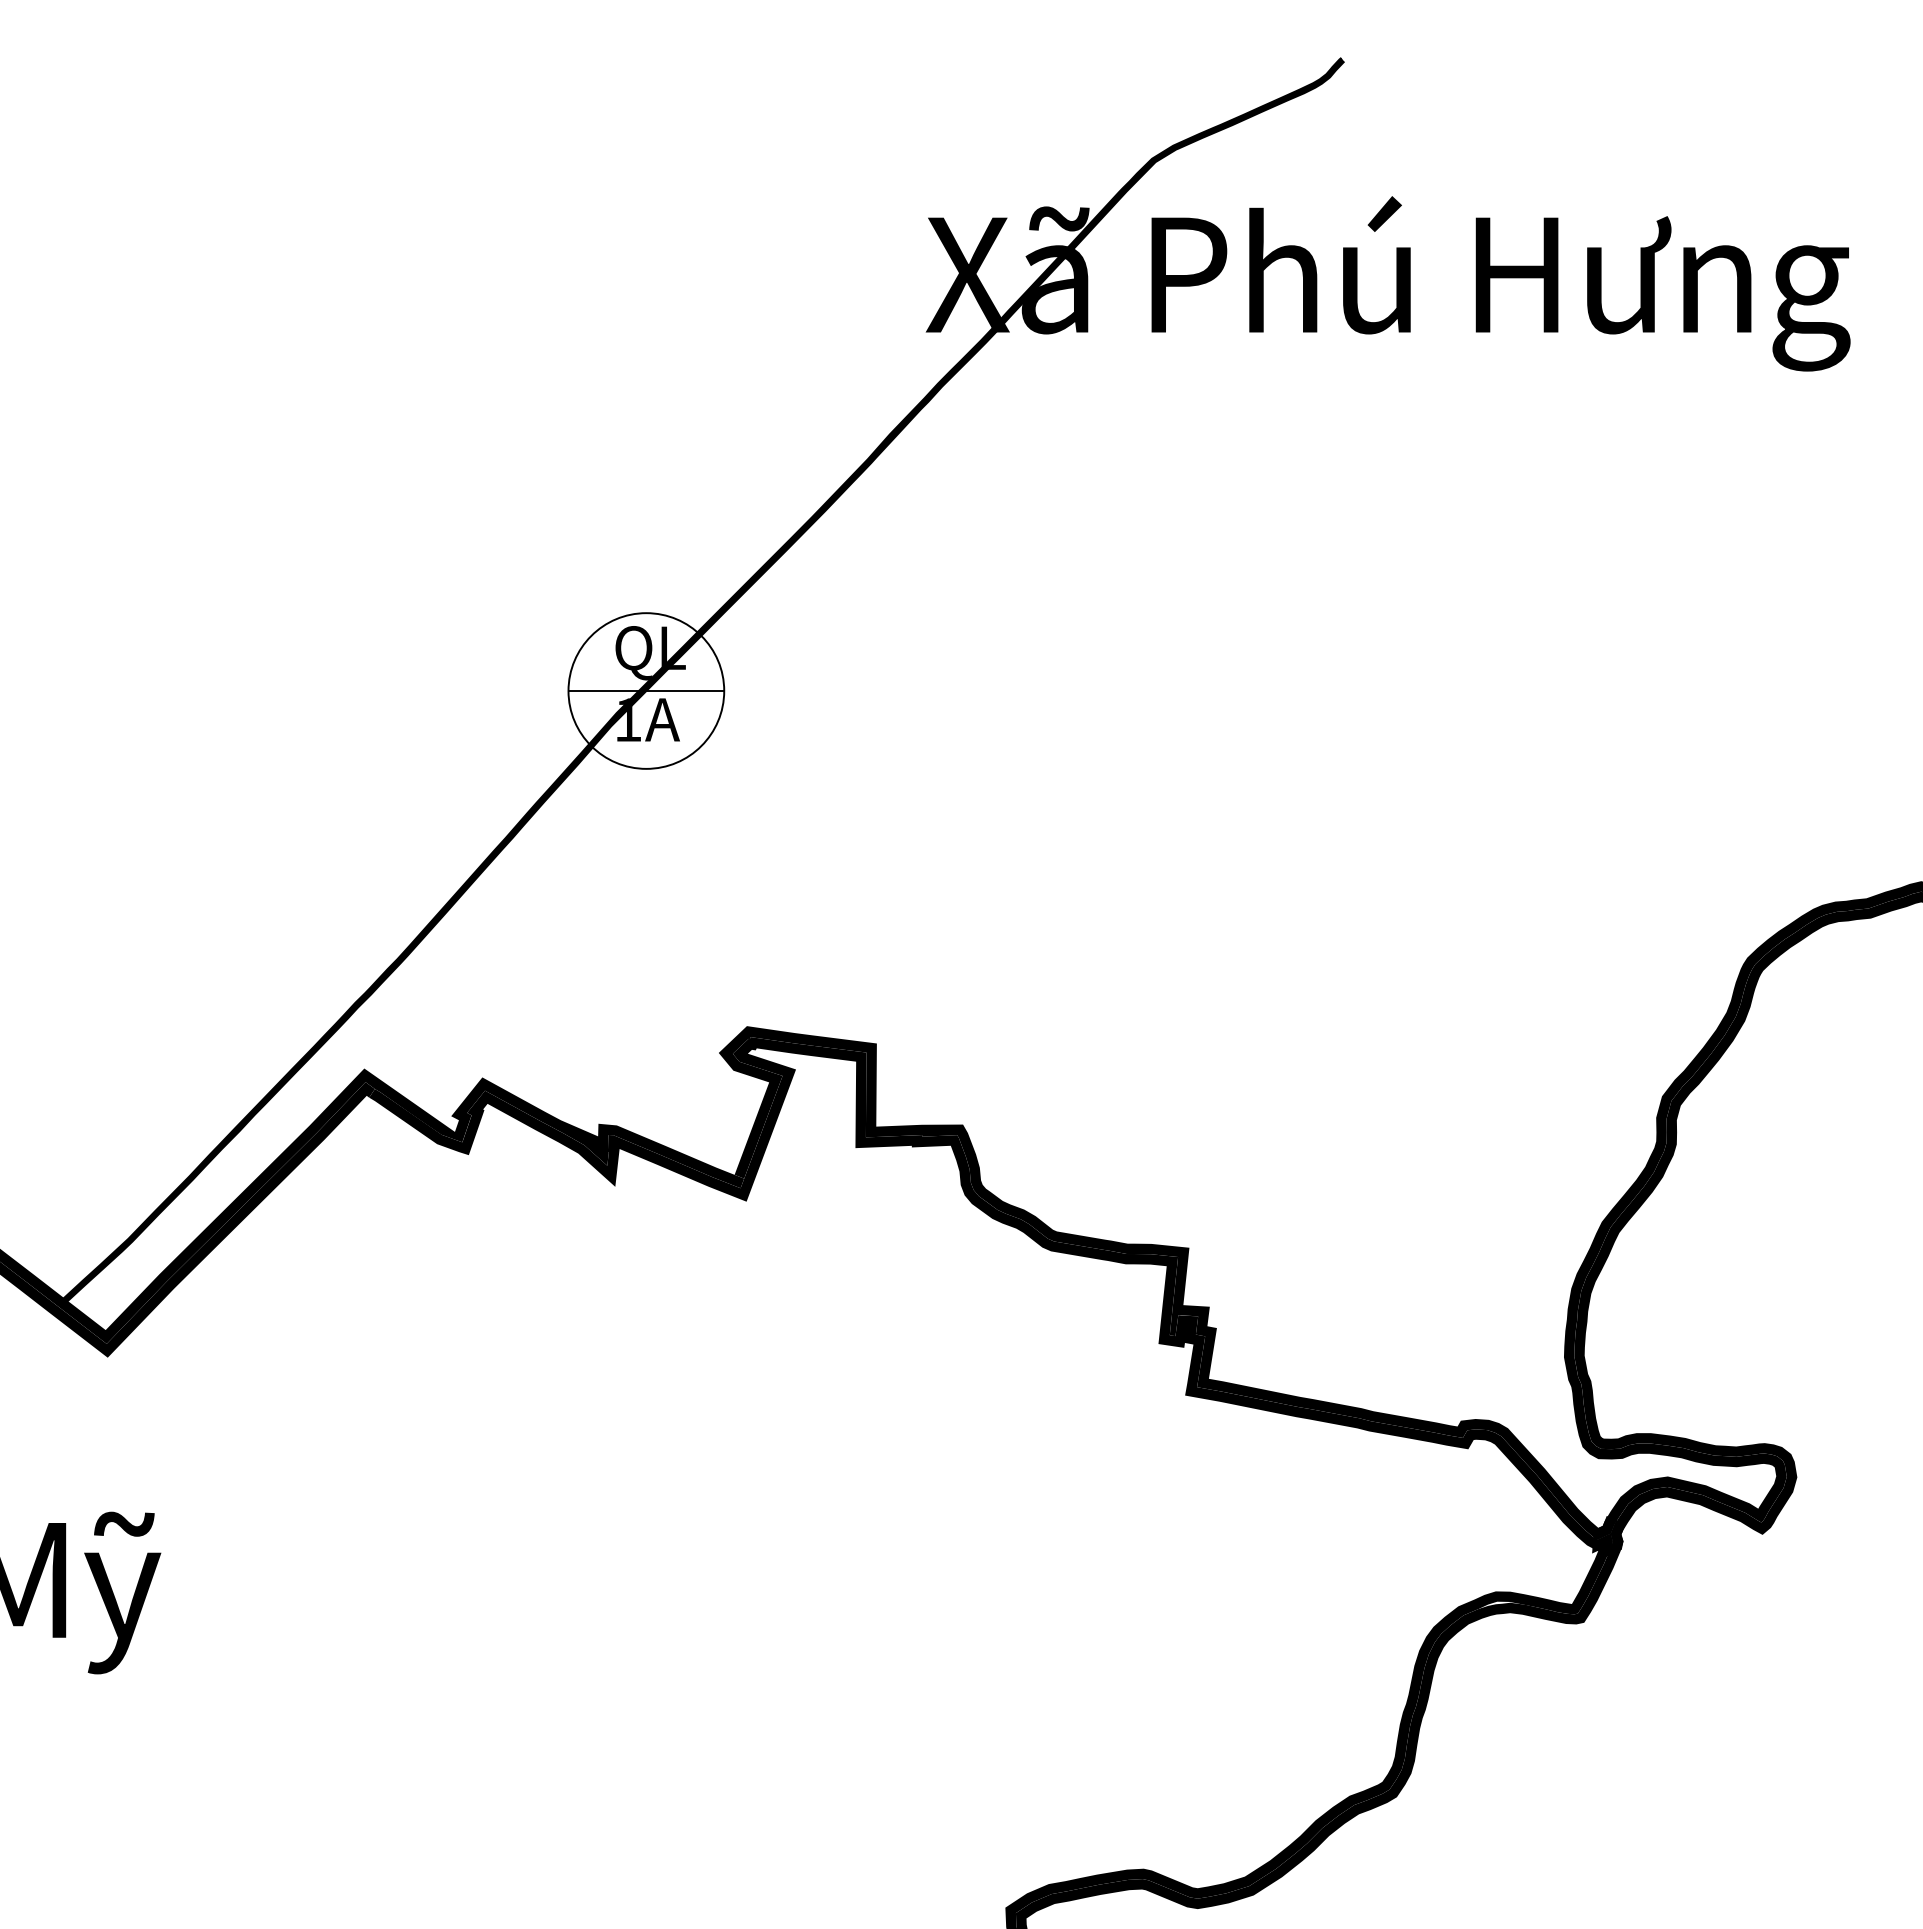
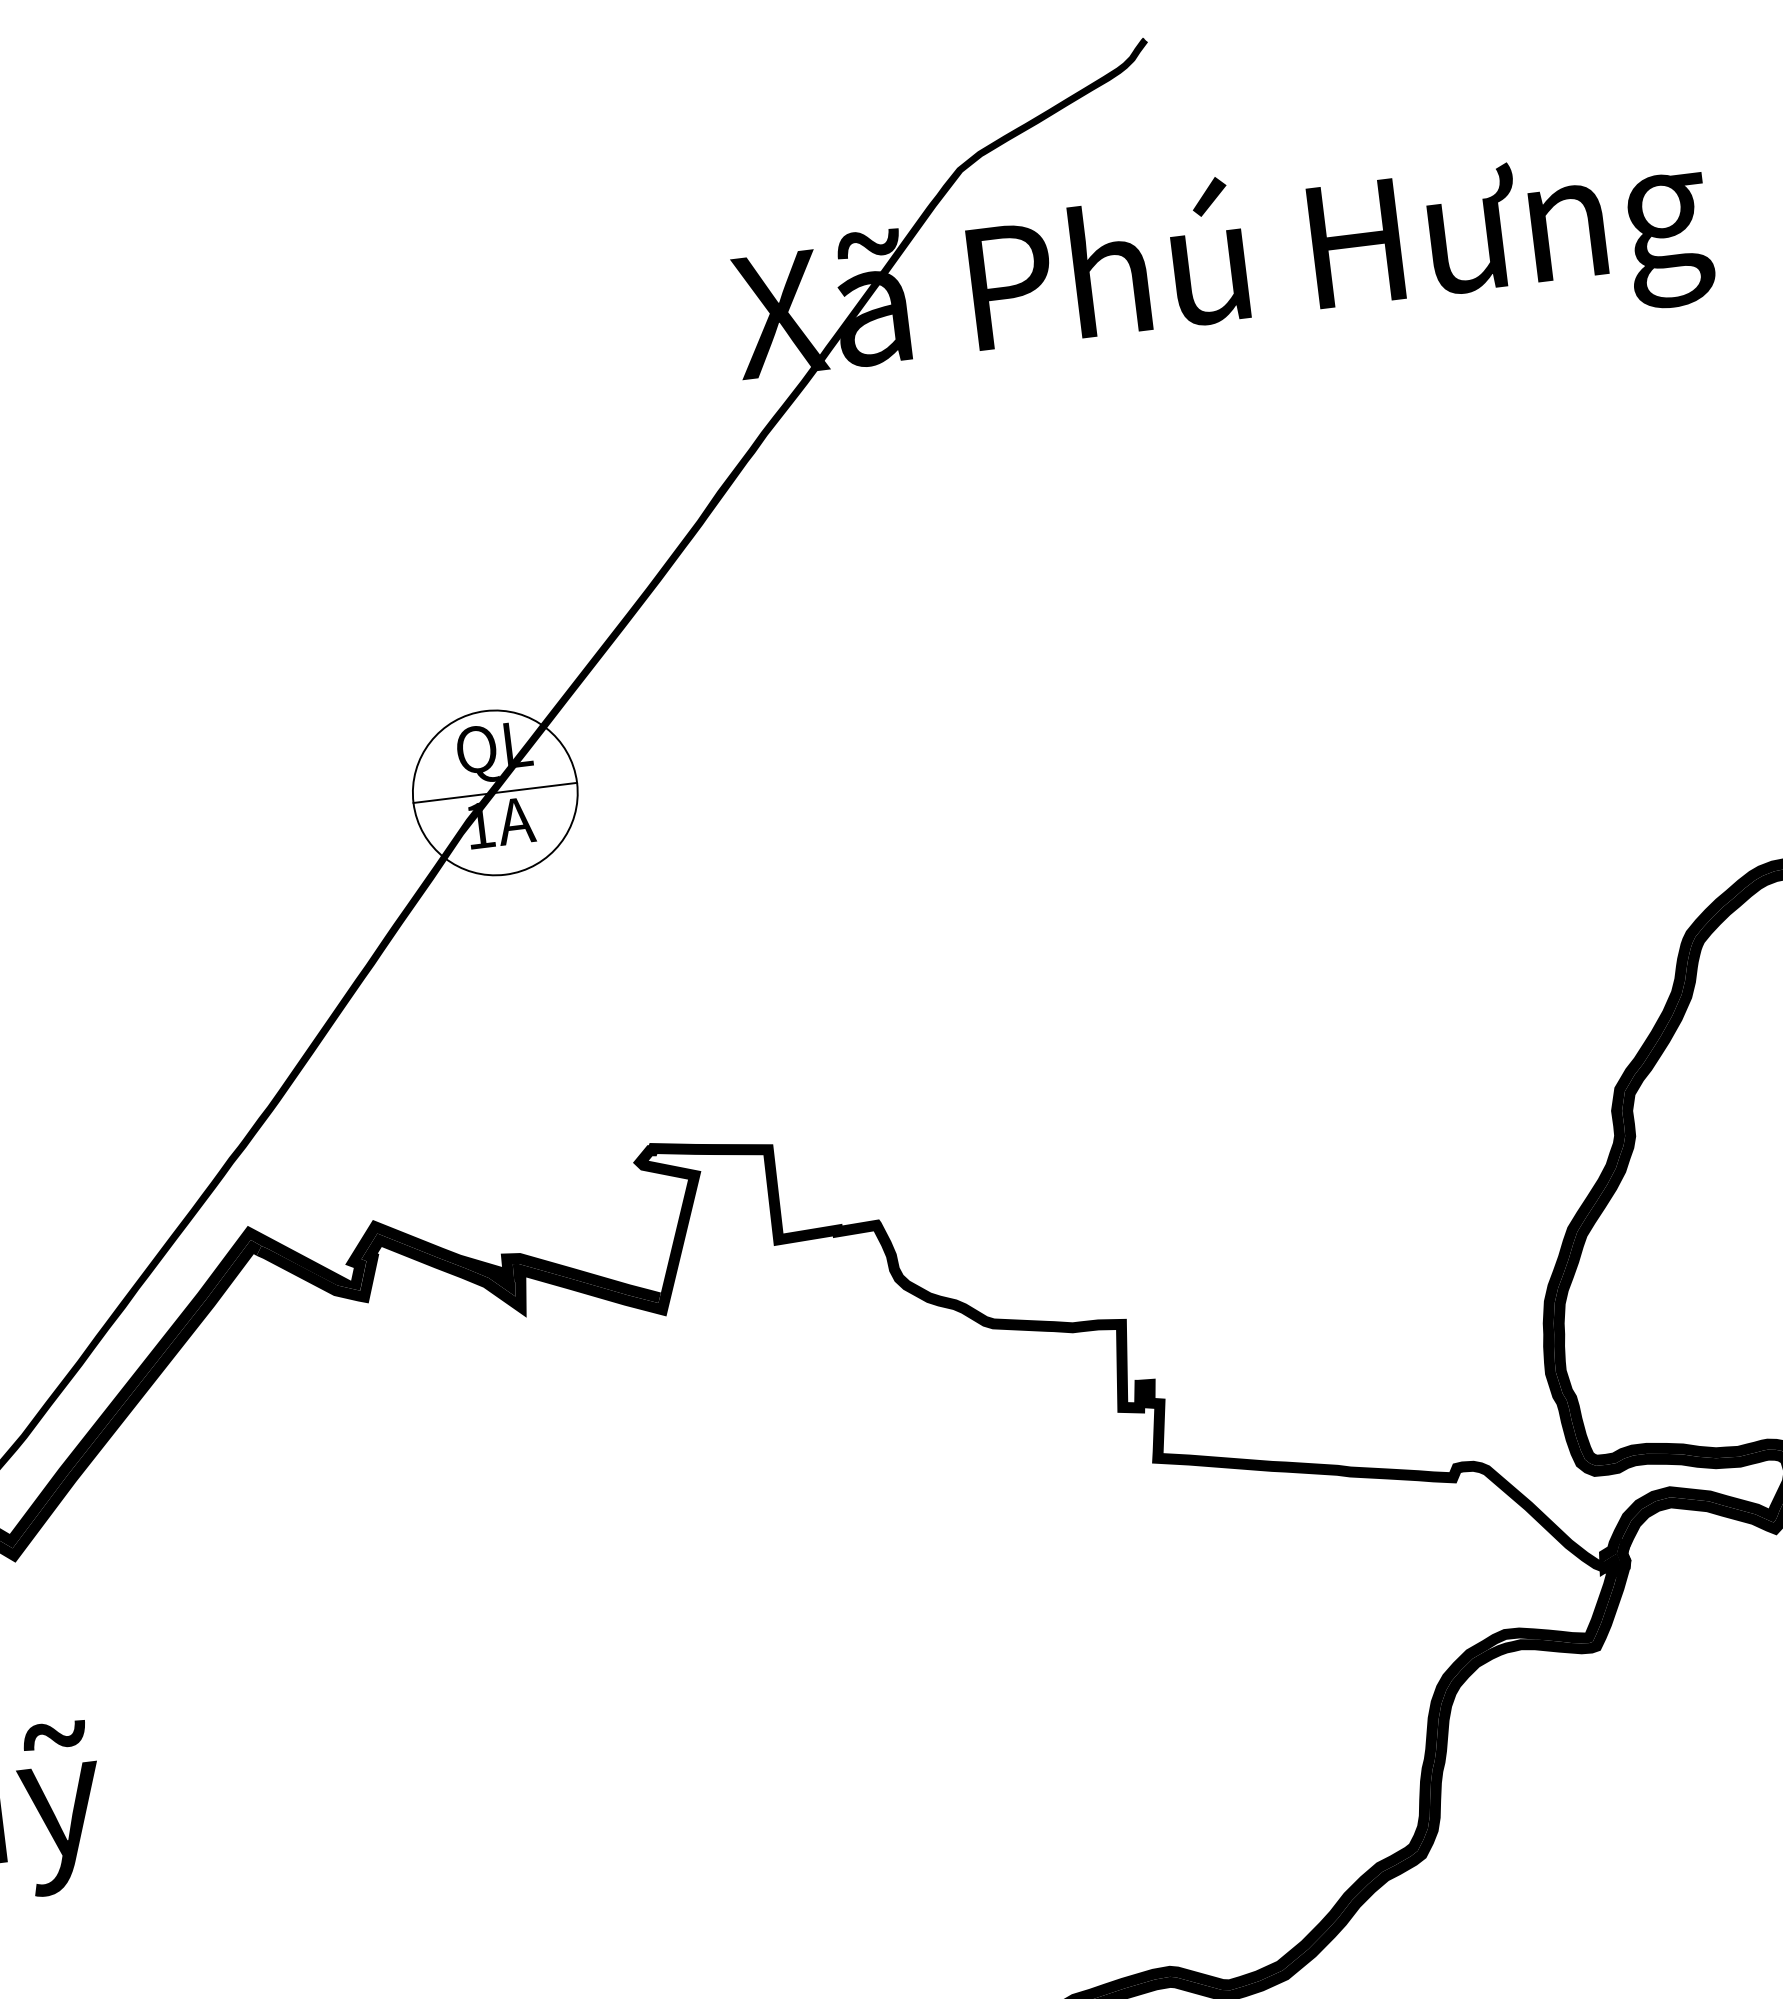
fill: (1167, 1282) -> (1118, 1347), removed

